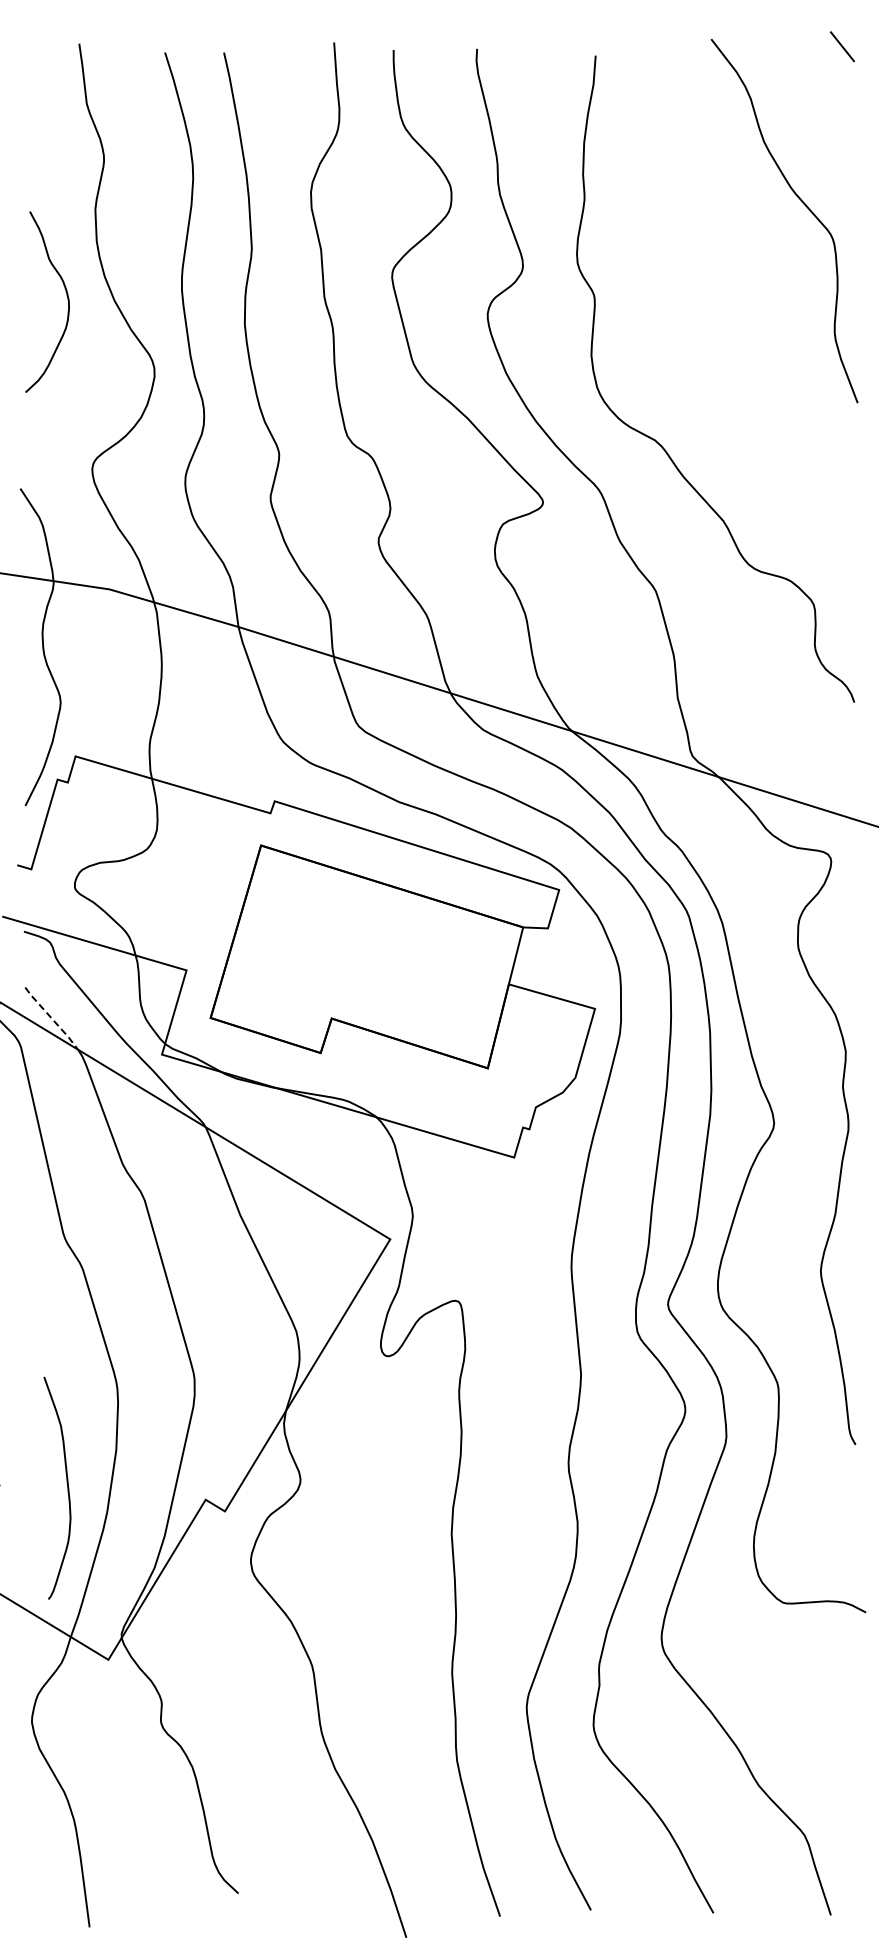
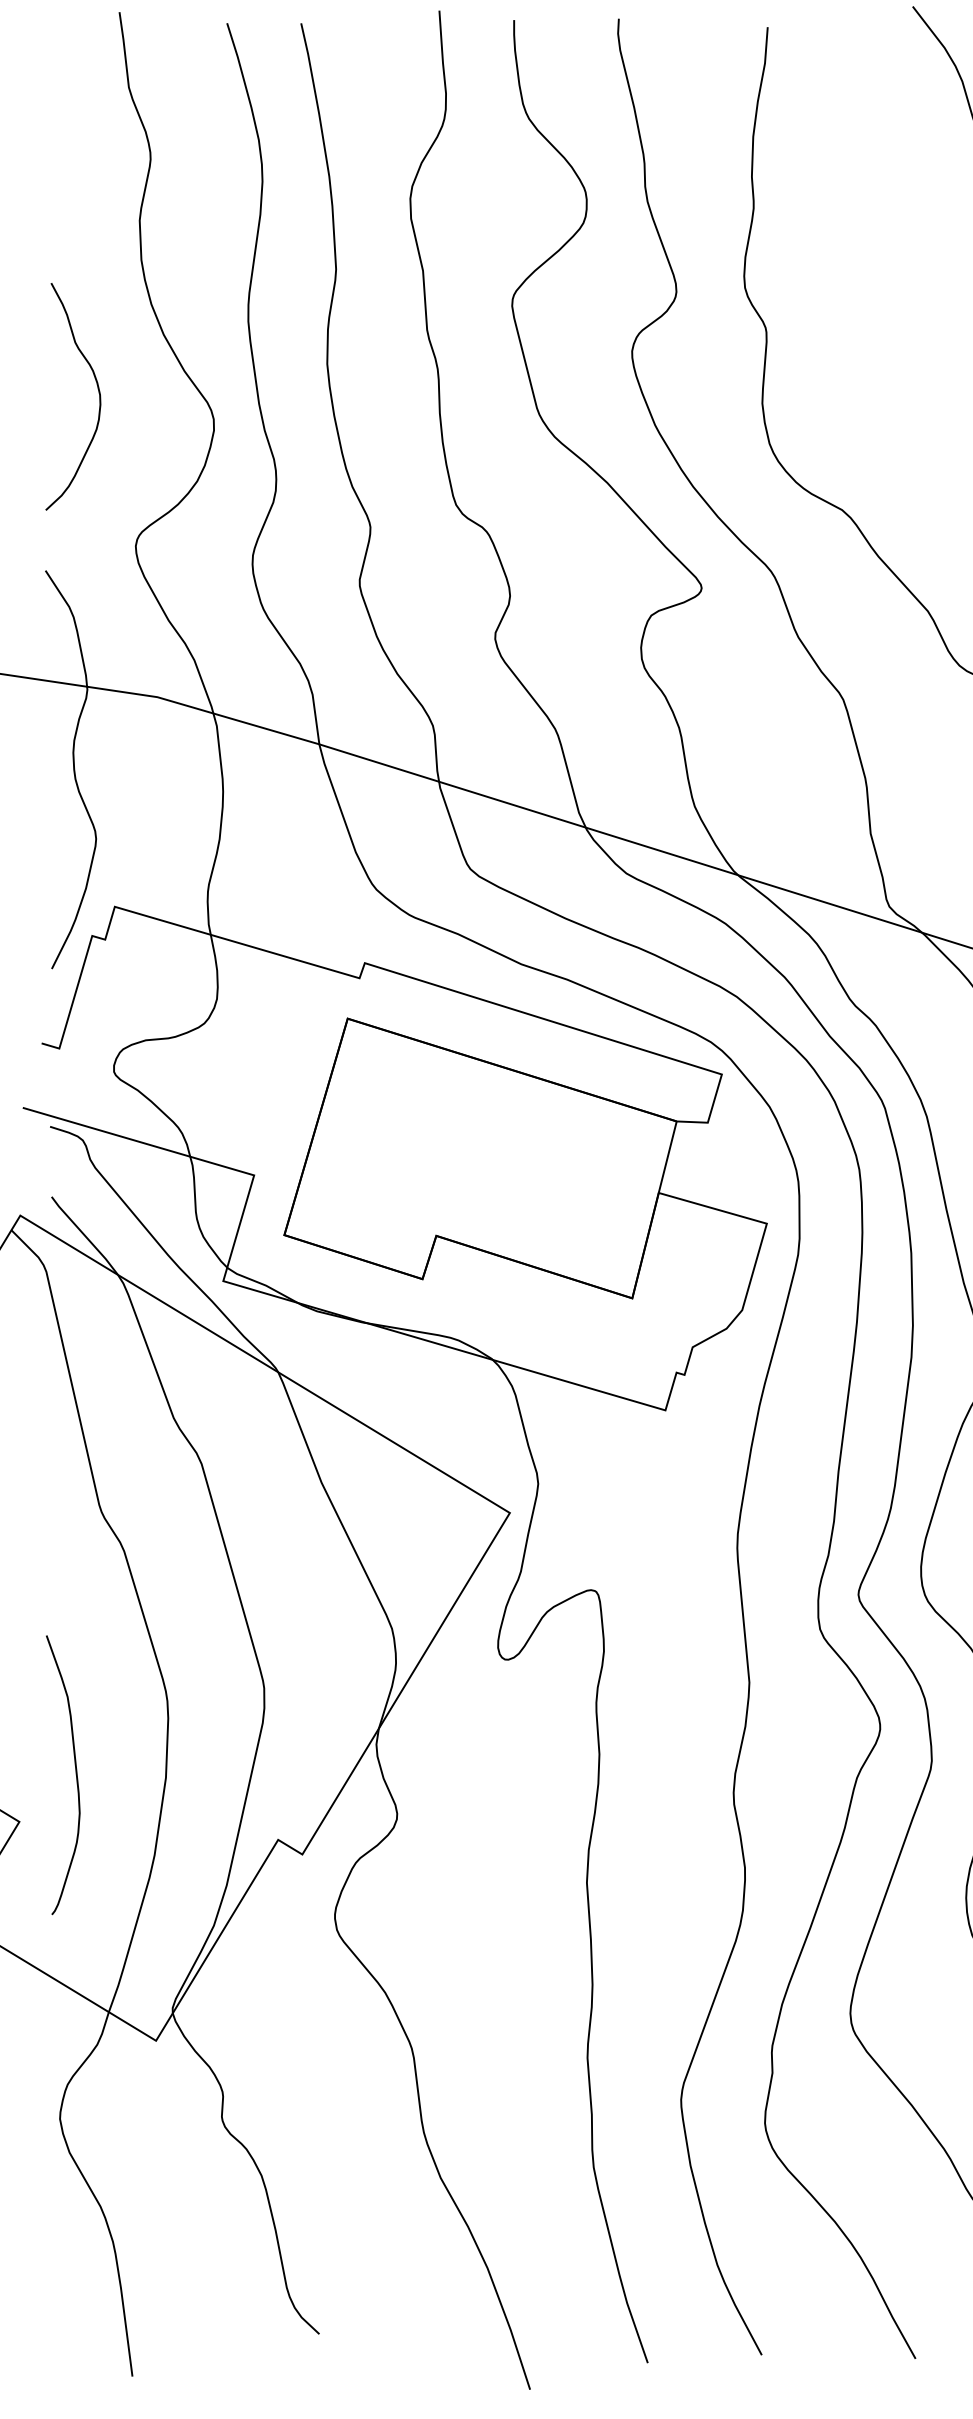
curve: (66, 295) -> (97, 388), moved
line: (51, 1018) -> (84, 1235), dashed -> solid
curve: (66, 1483) -> (74, 1769), moved

